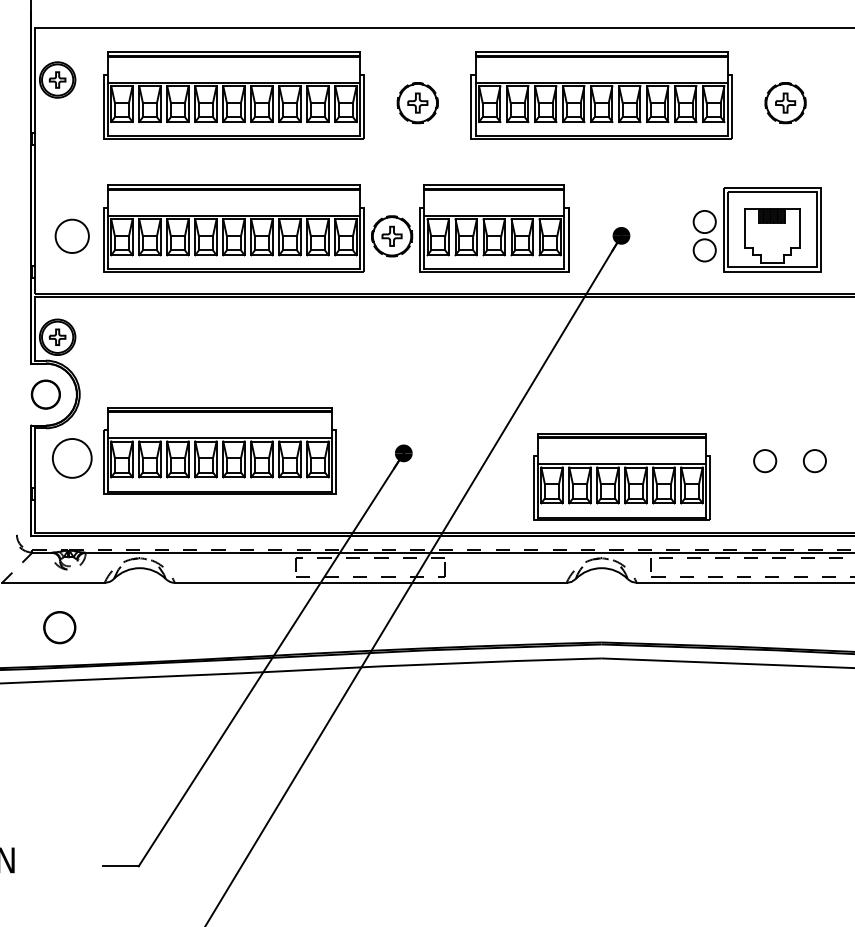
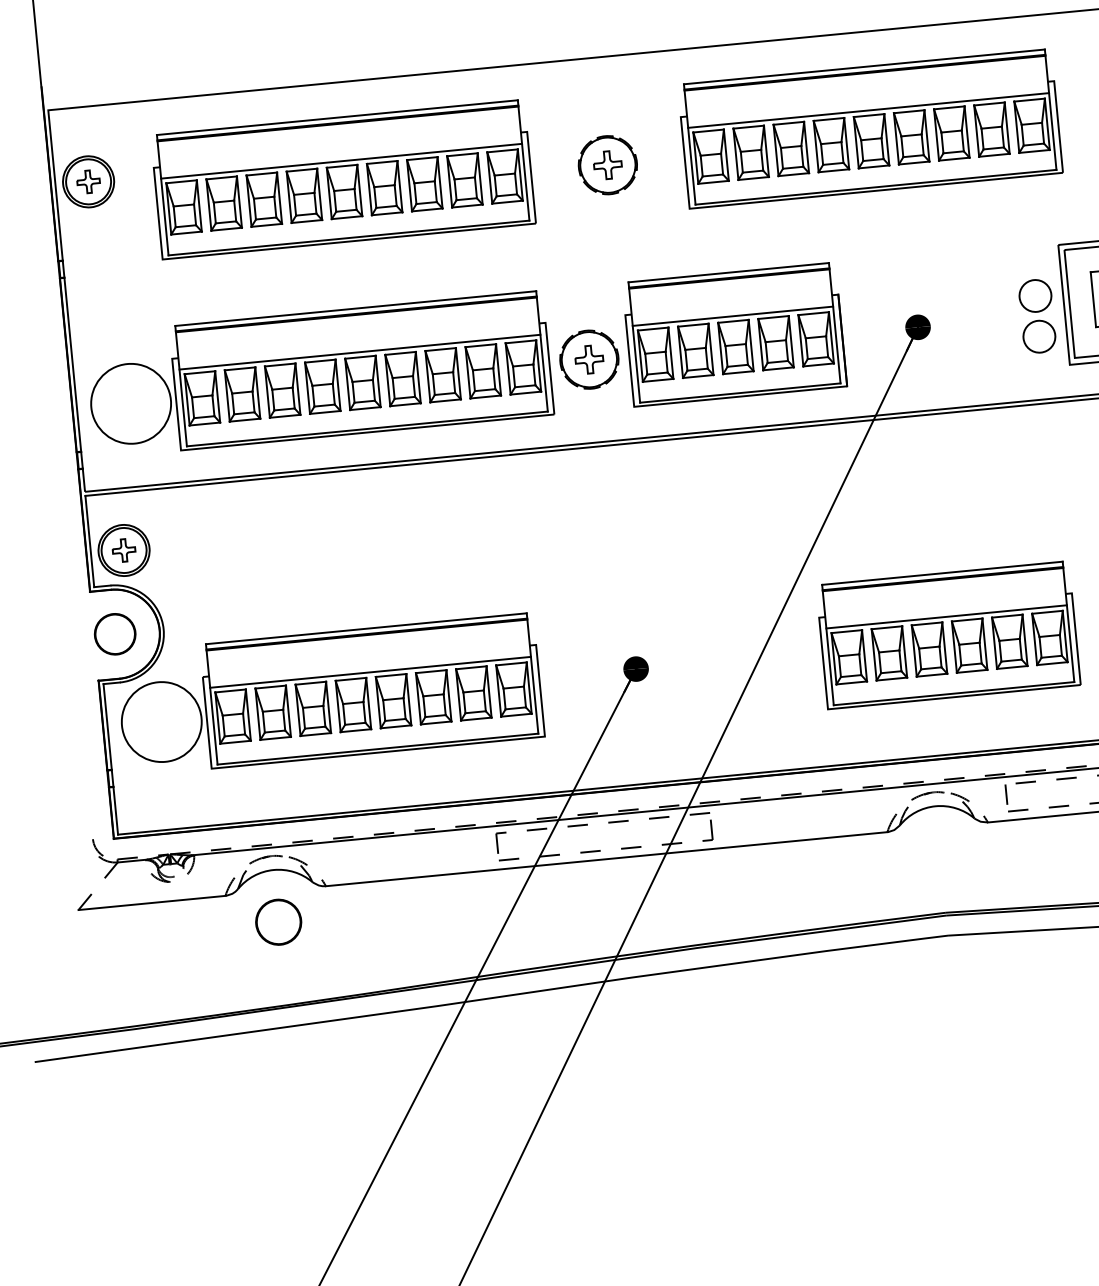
circle: (72, 236) -> (131, 404), size x1.67
circle: (72, 458) -> (162, 722), size x1.43
part: (621, 476) -> (947, 634), moved
circle: (59, 627) -> (278, 922), moved

